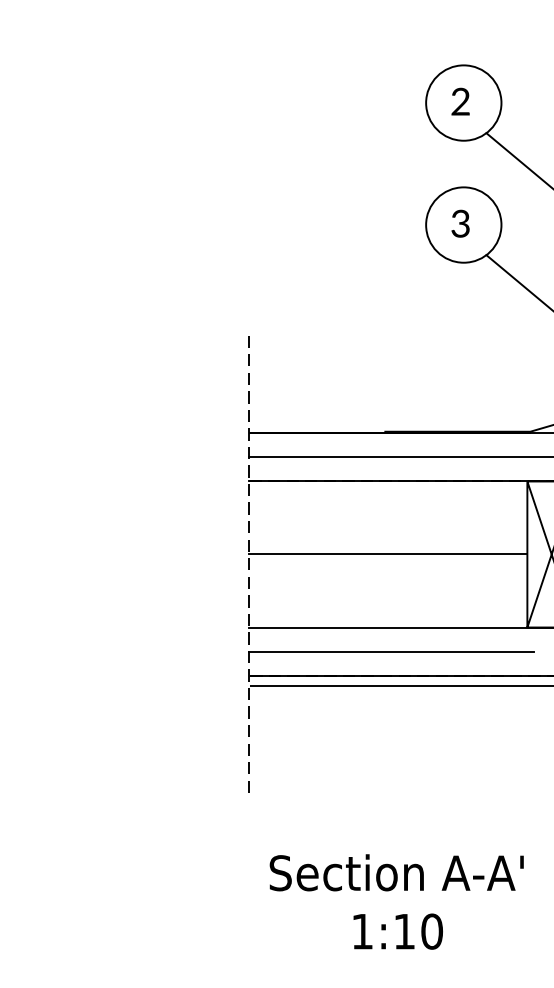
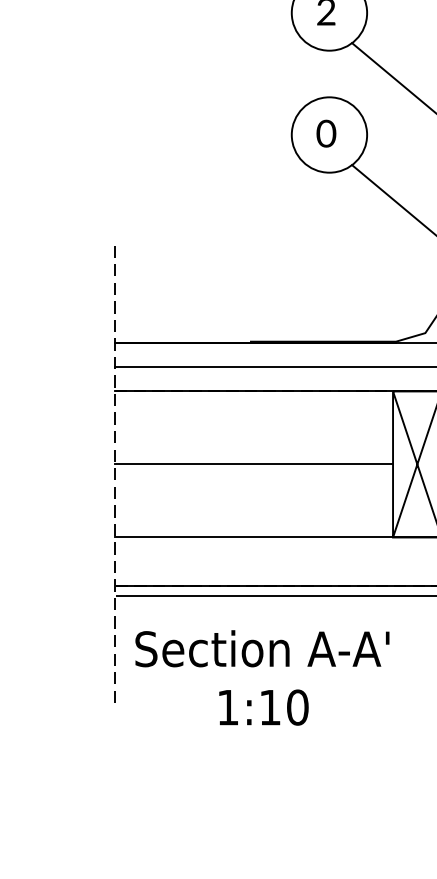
text: (460, 223) -> (326, 133), 3 -> 0
line: (391, 651) -> (257, 561), removed
text: (396, 901) -> (262, 677), moved

